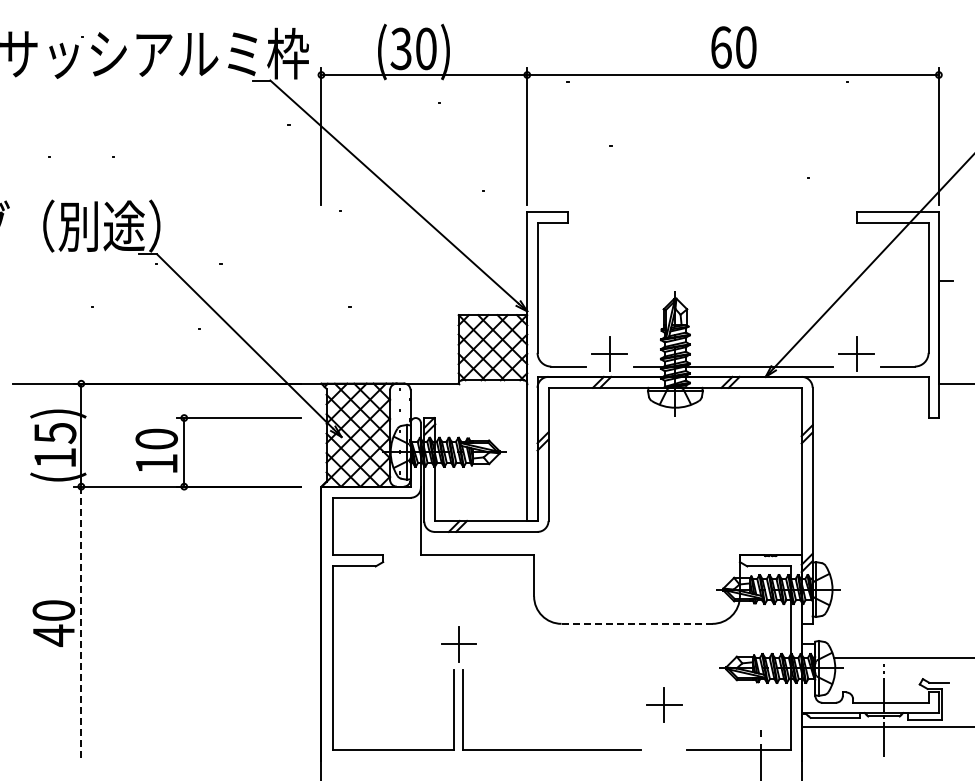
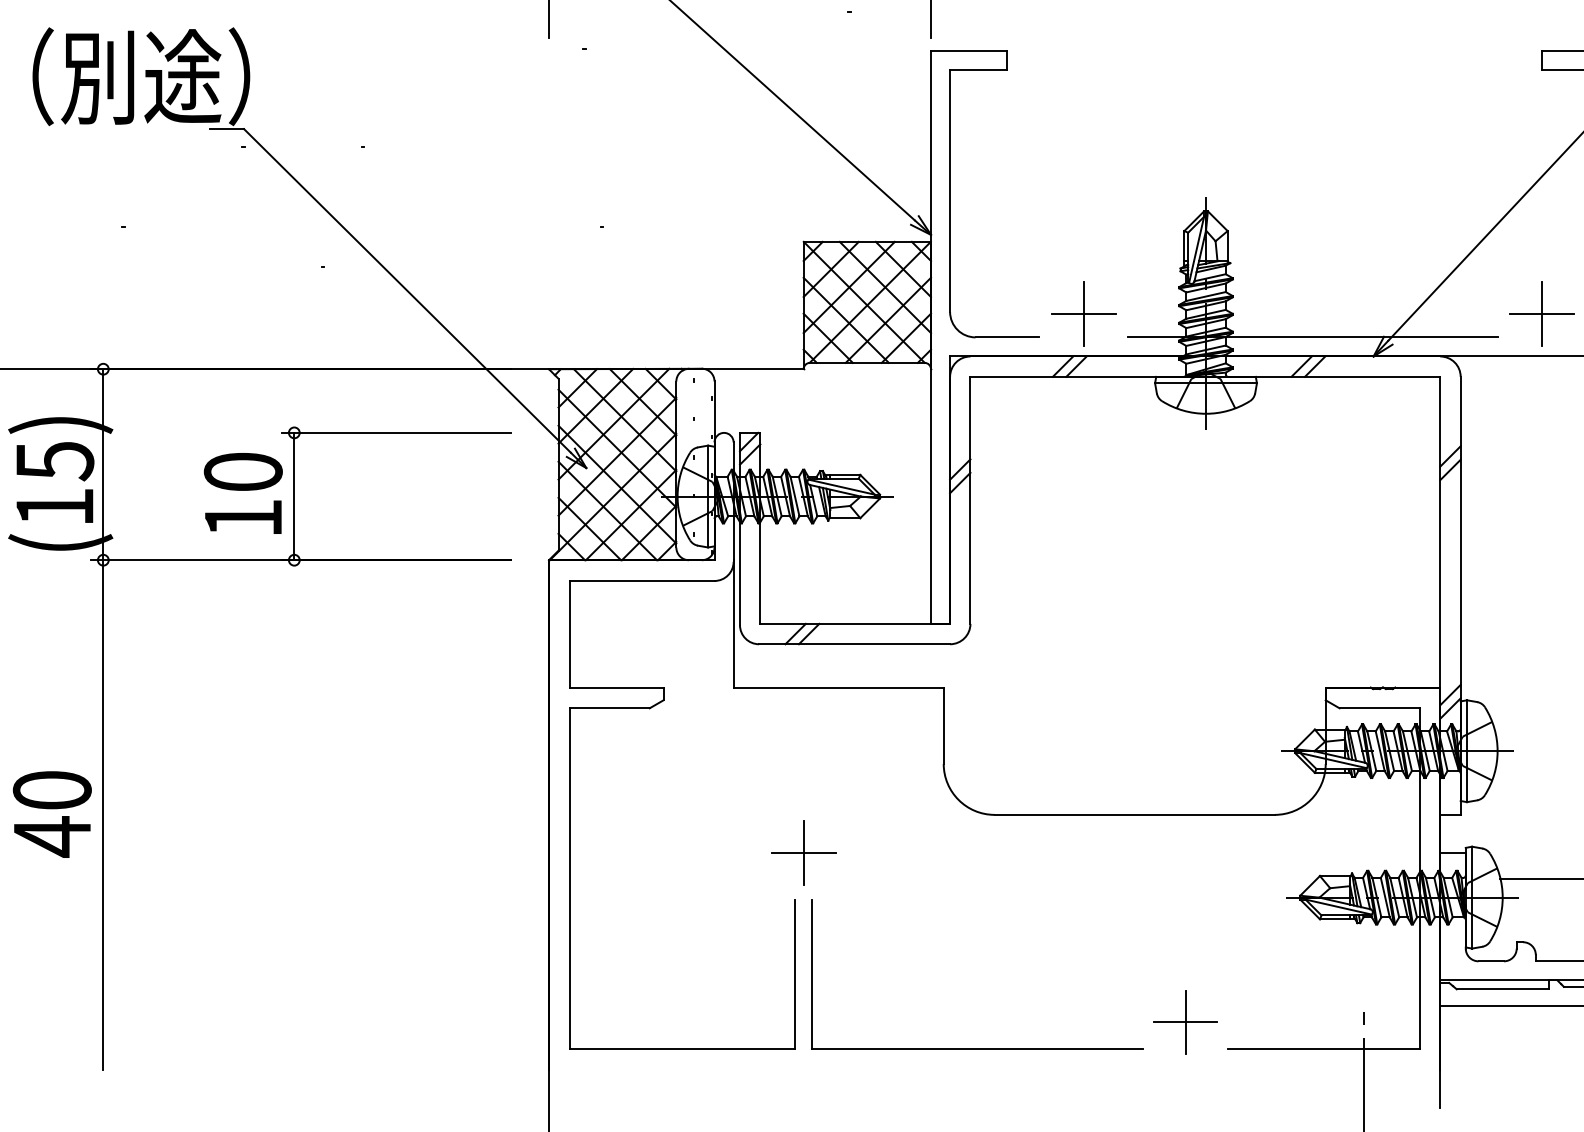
line: (636, 623) -> (1133, 814), dashed -> solid
line: (81, 624) -> (103, 816), dashed -> solid
part: (664, 704) -> (1185, 1022), moved

